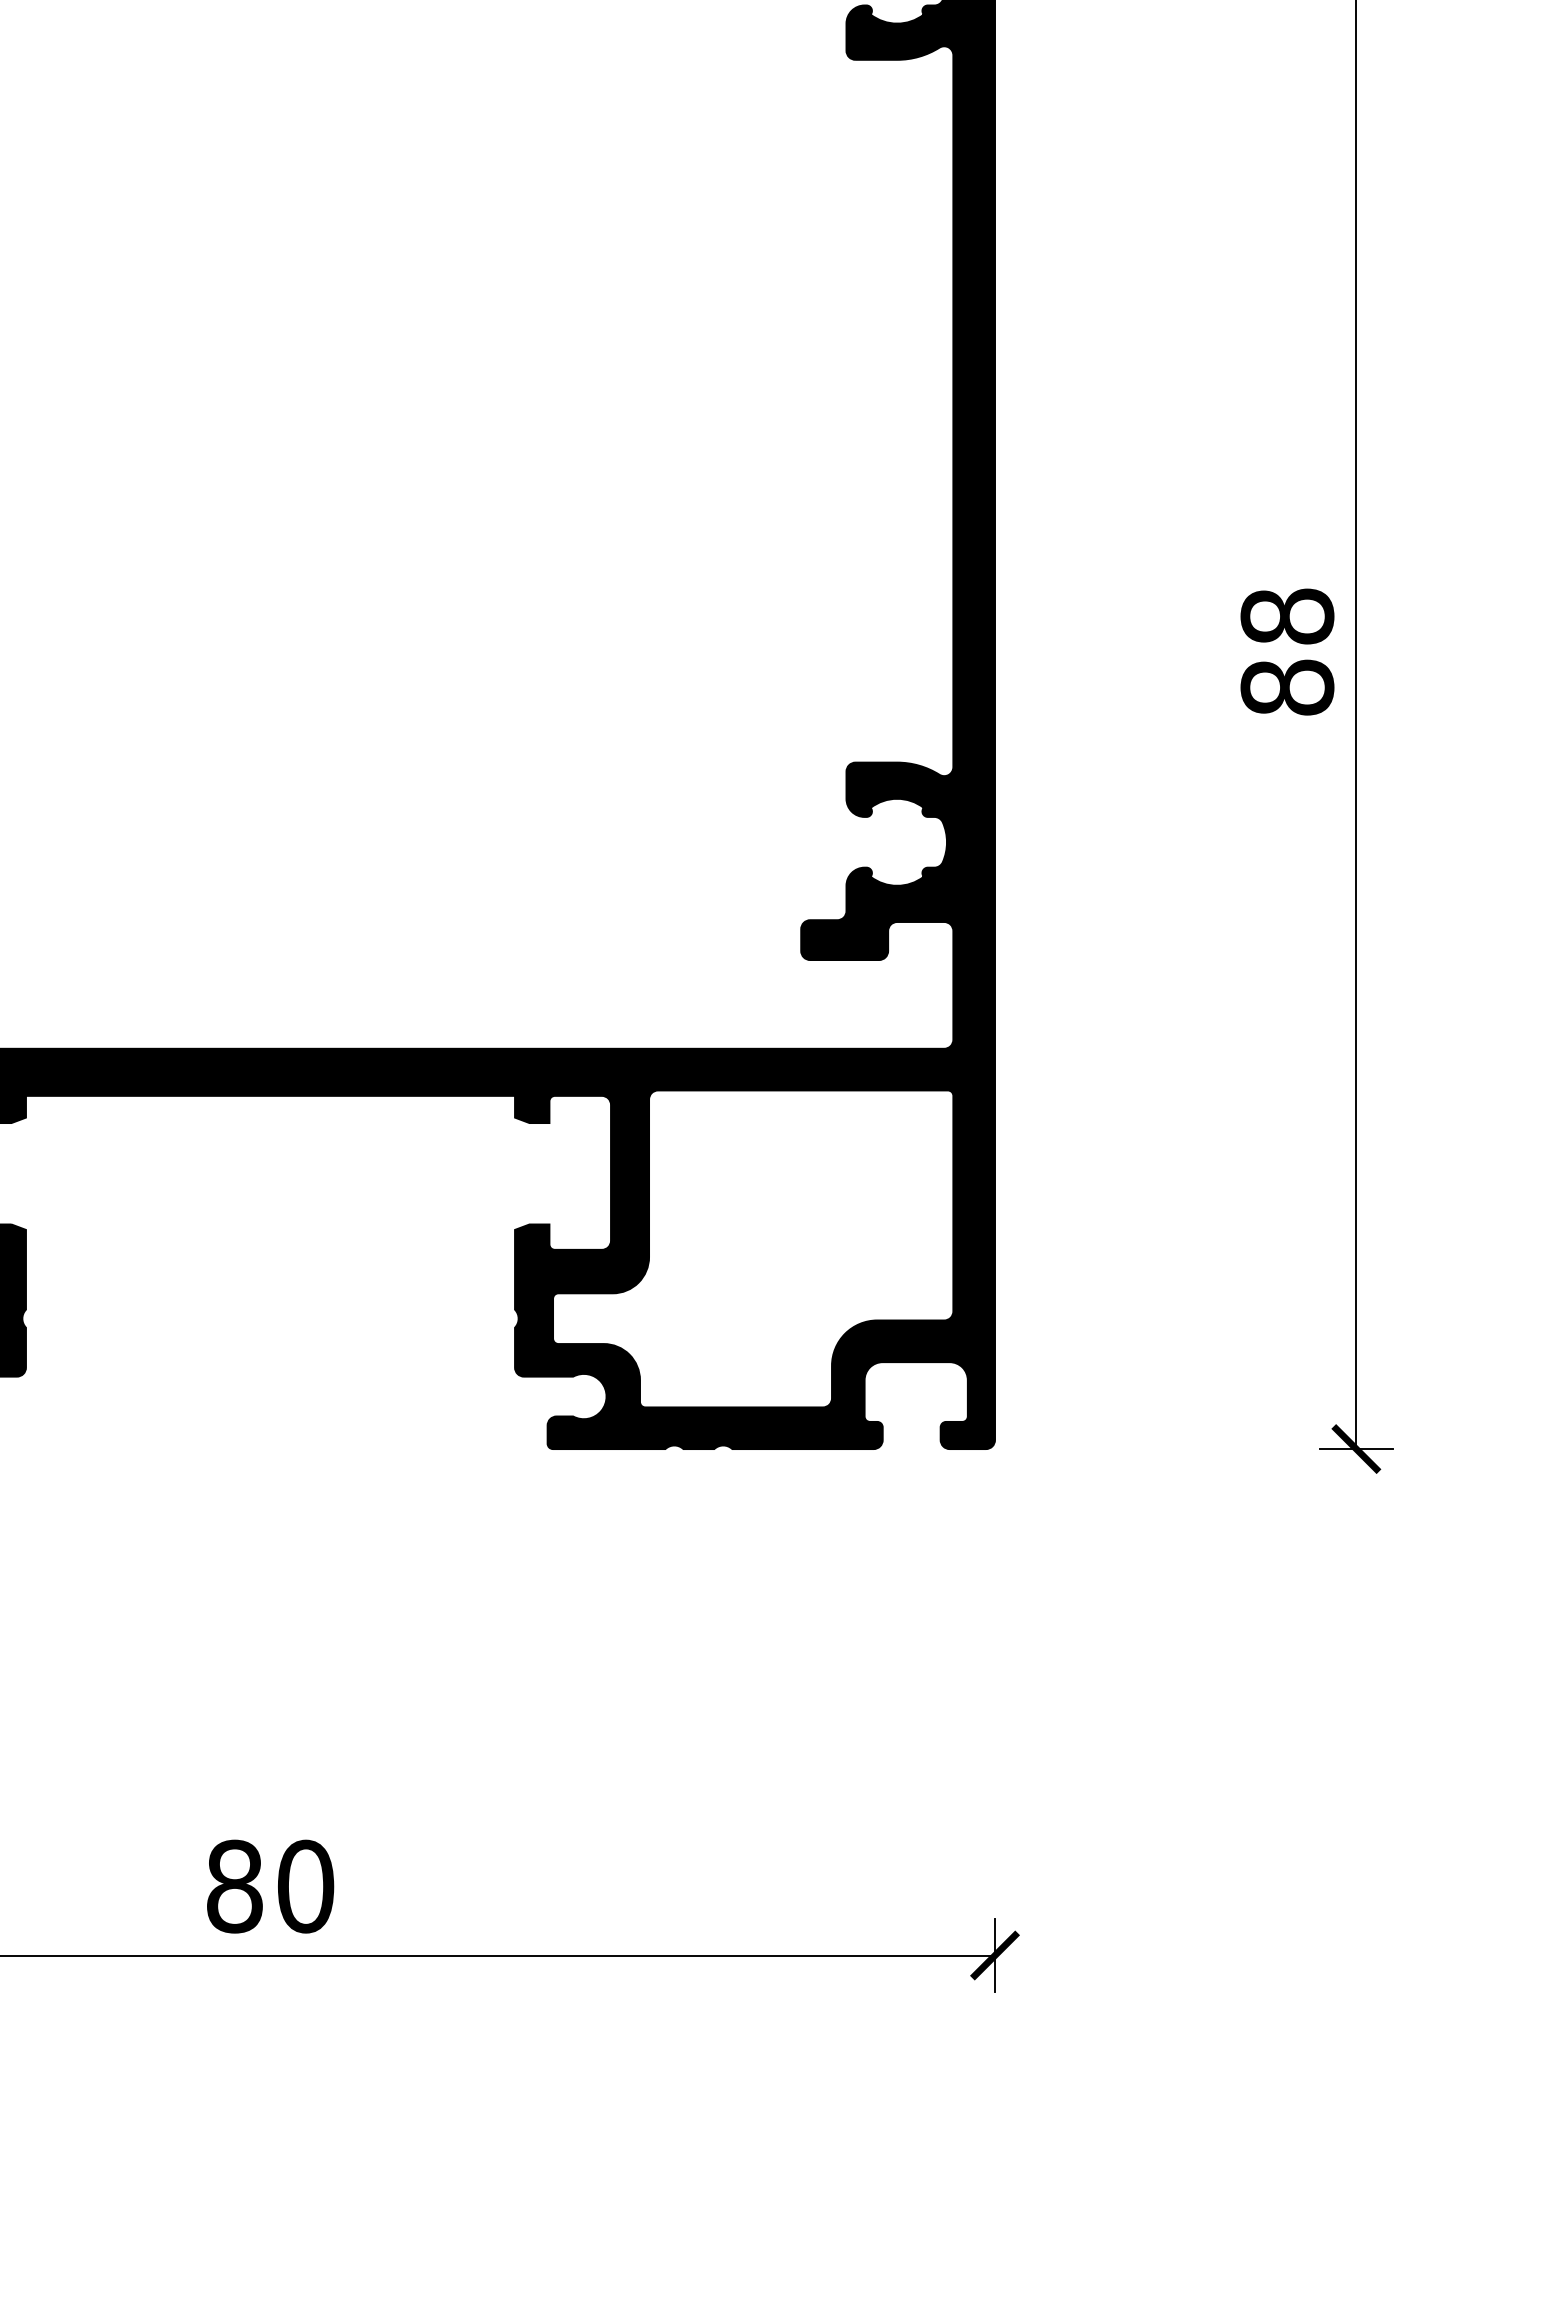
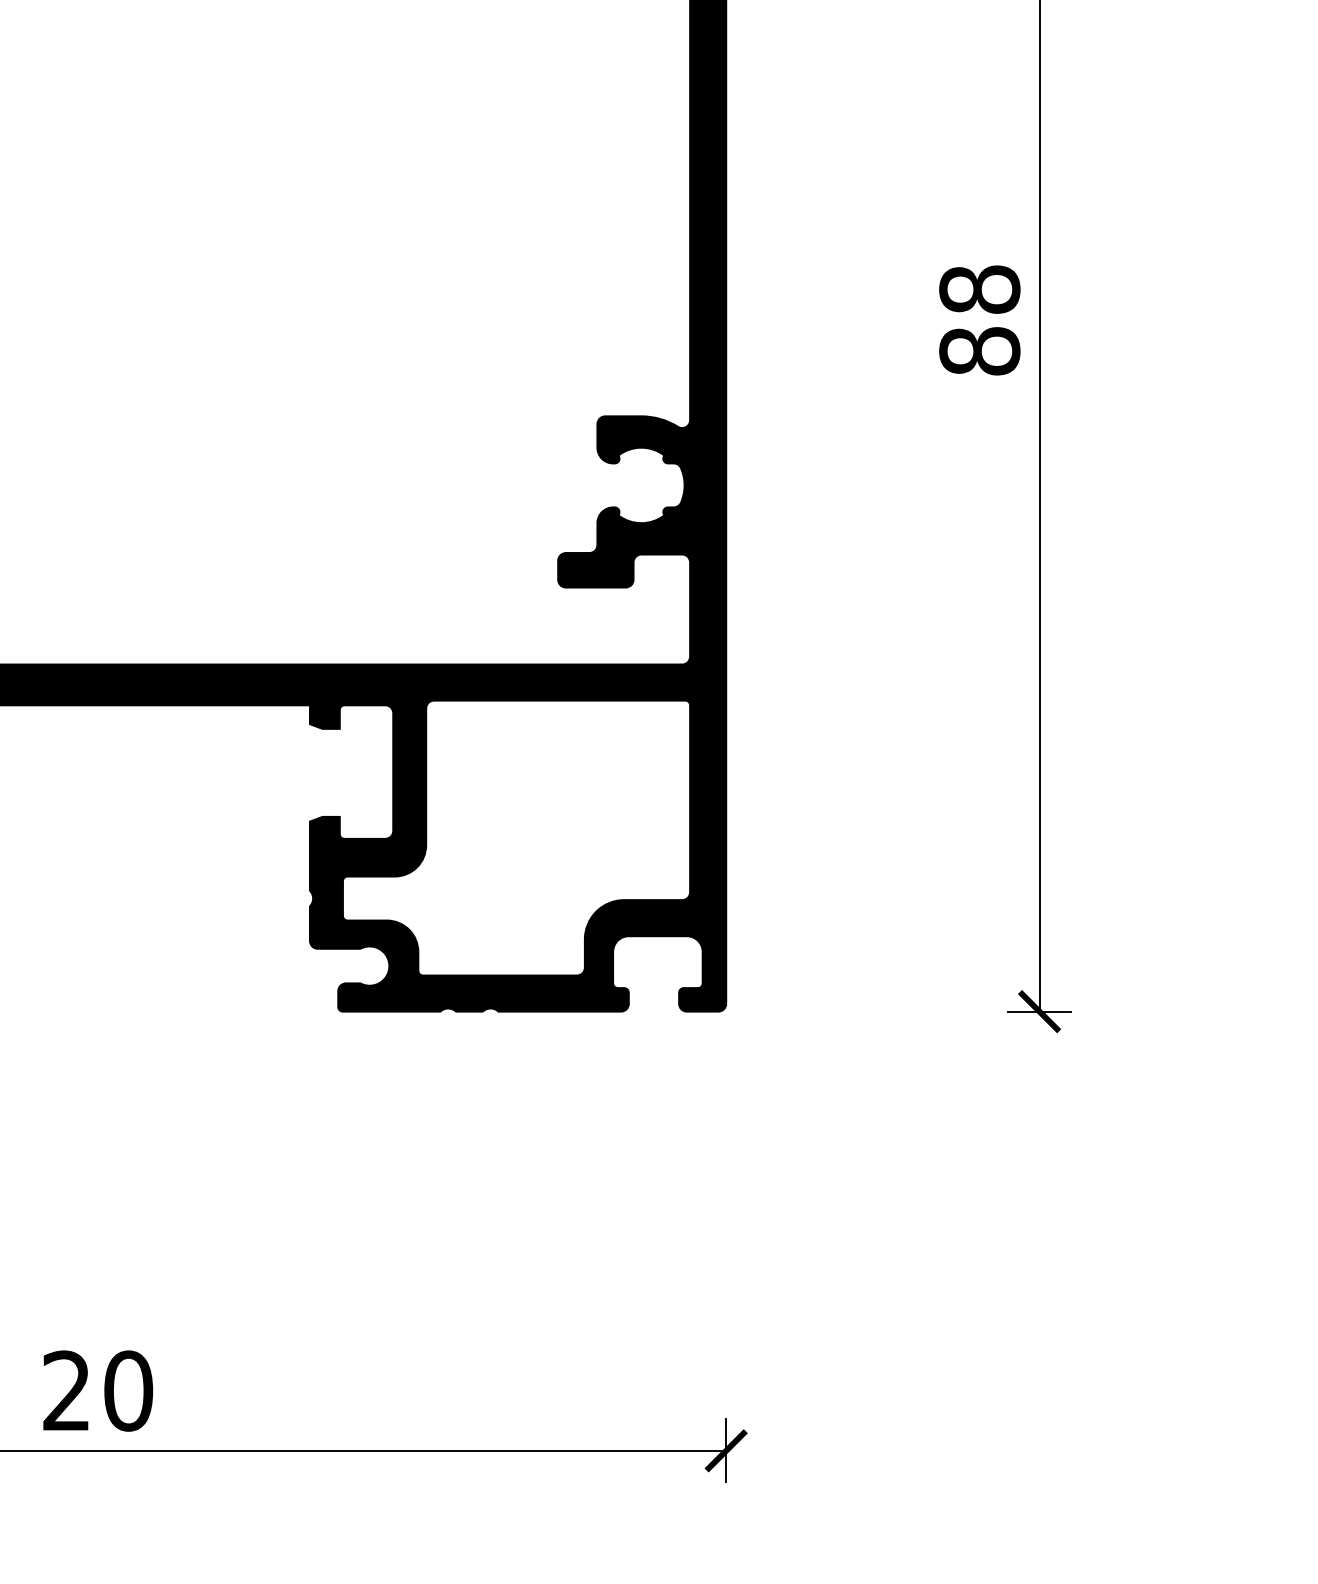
text: (234, 1886) -> (66, 1390), 80 -> 20

